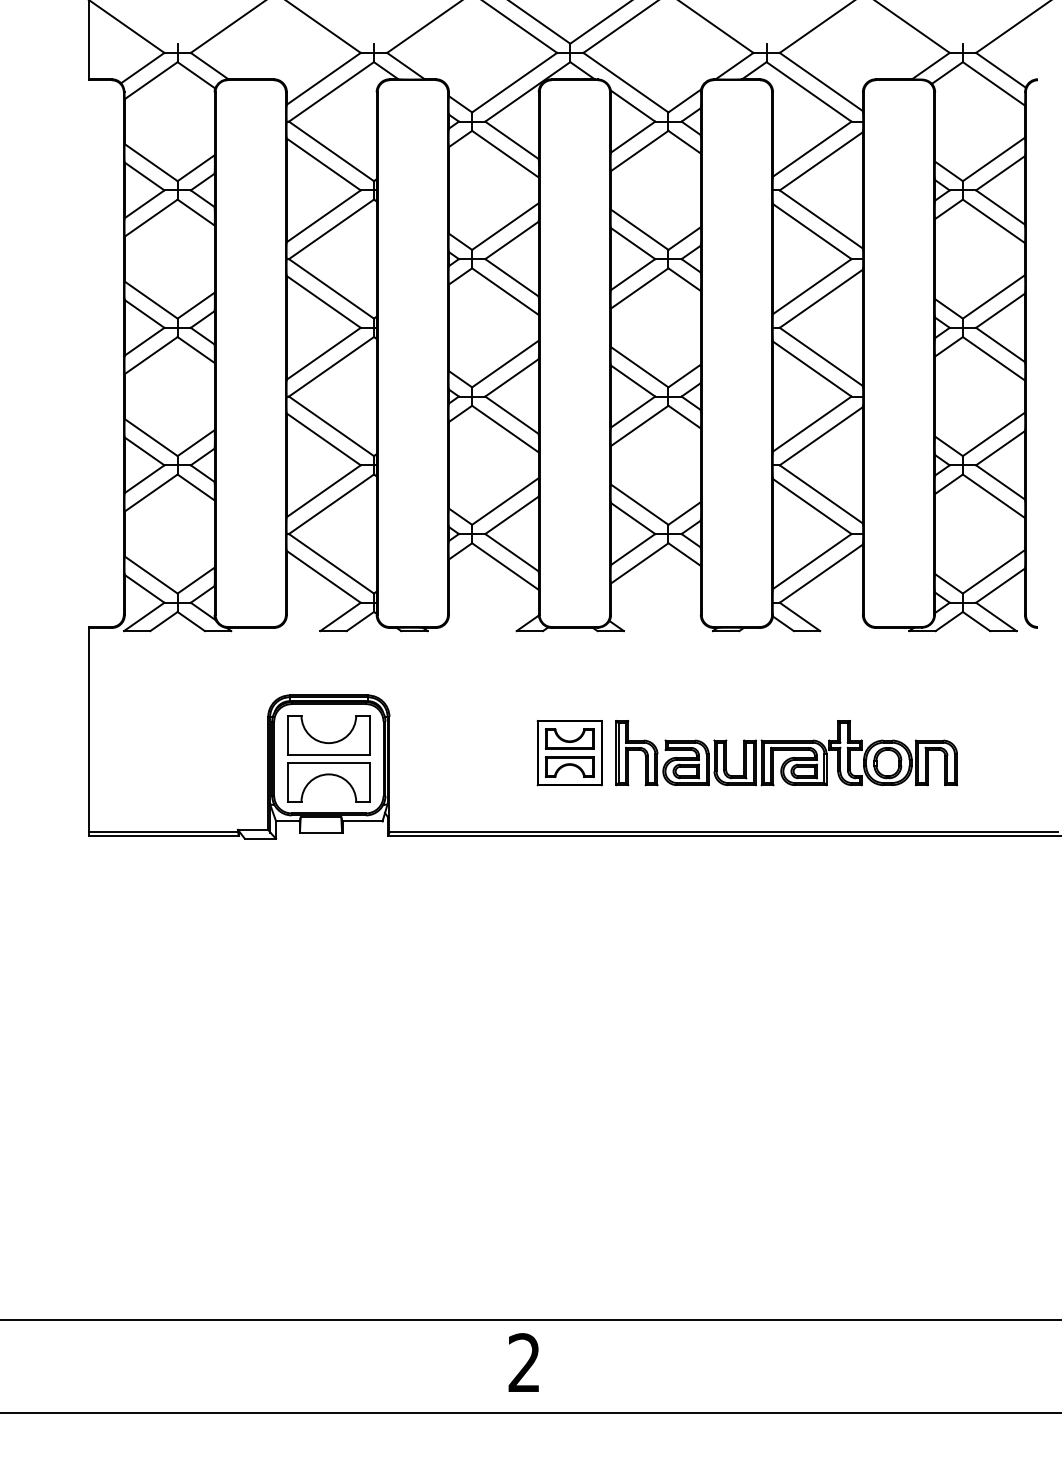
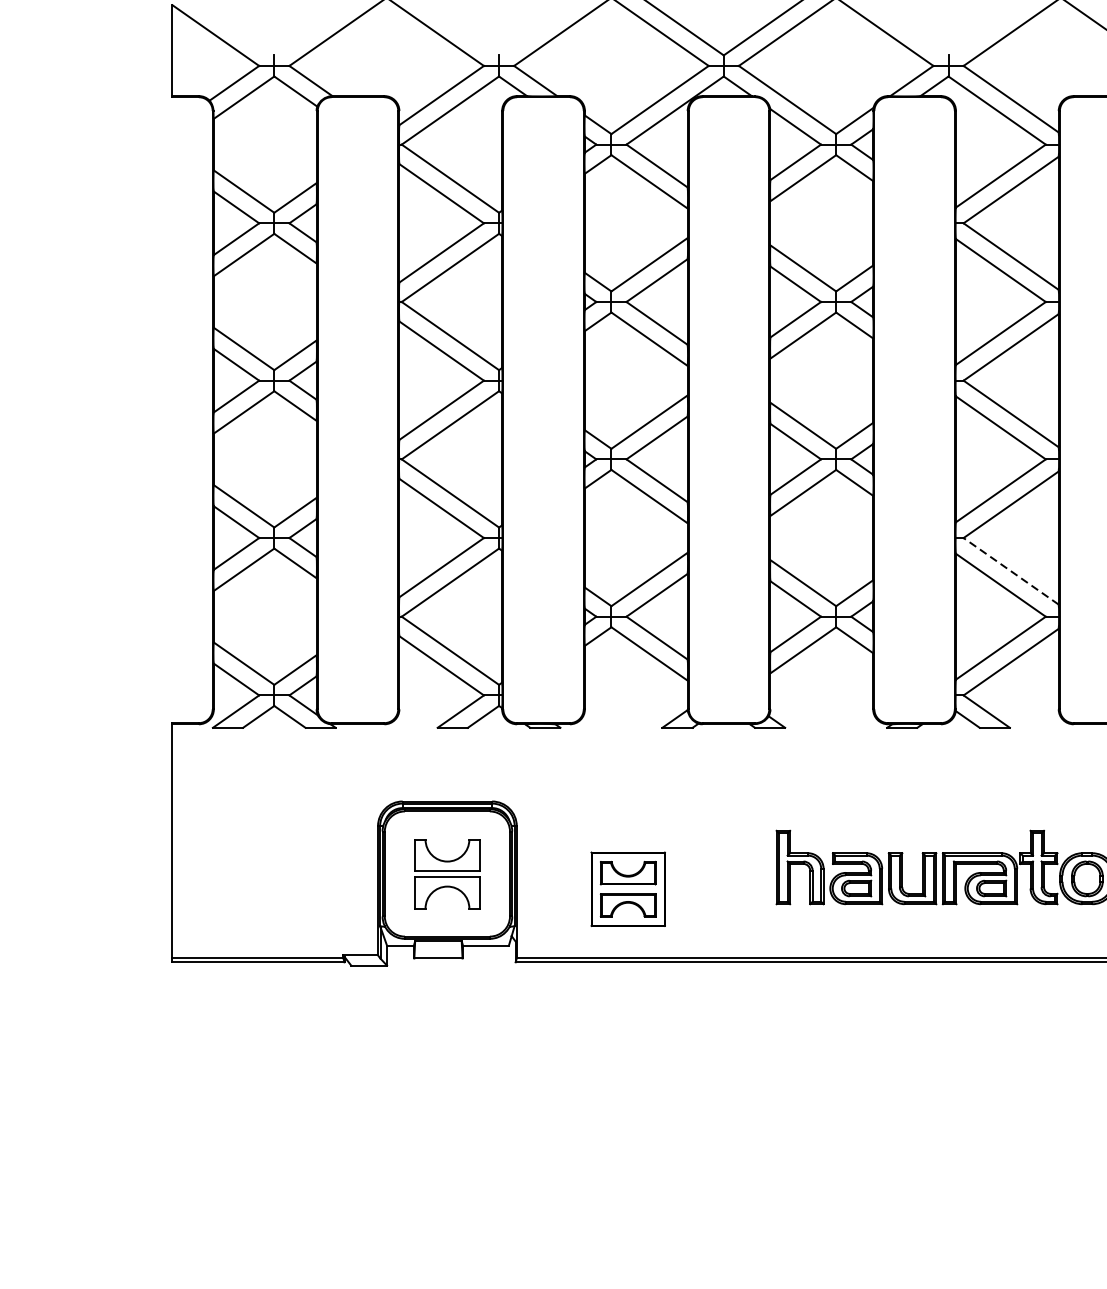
line: (821, 494) -> (1011, 571), solid -> dashed
part: (569, 753) -> (627, 889), moved
part: (328, 758) -> (446, 873), size x0.7

